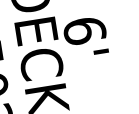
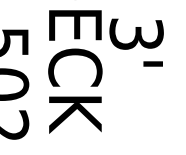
text: (84, 30) -> (136, 34), 6' -> 3'

